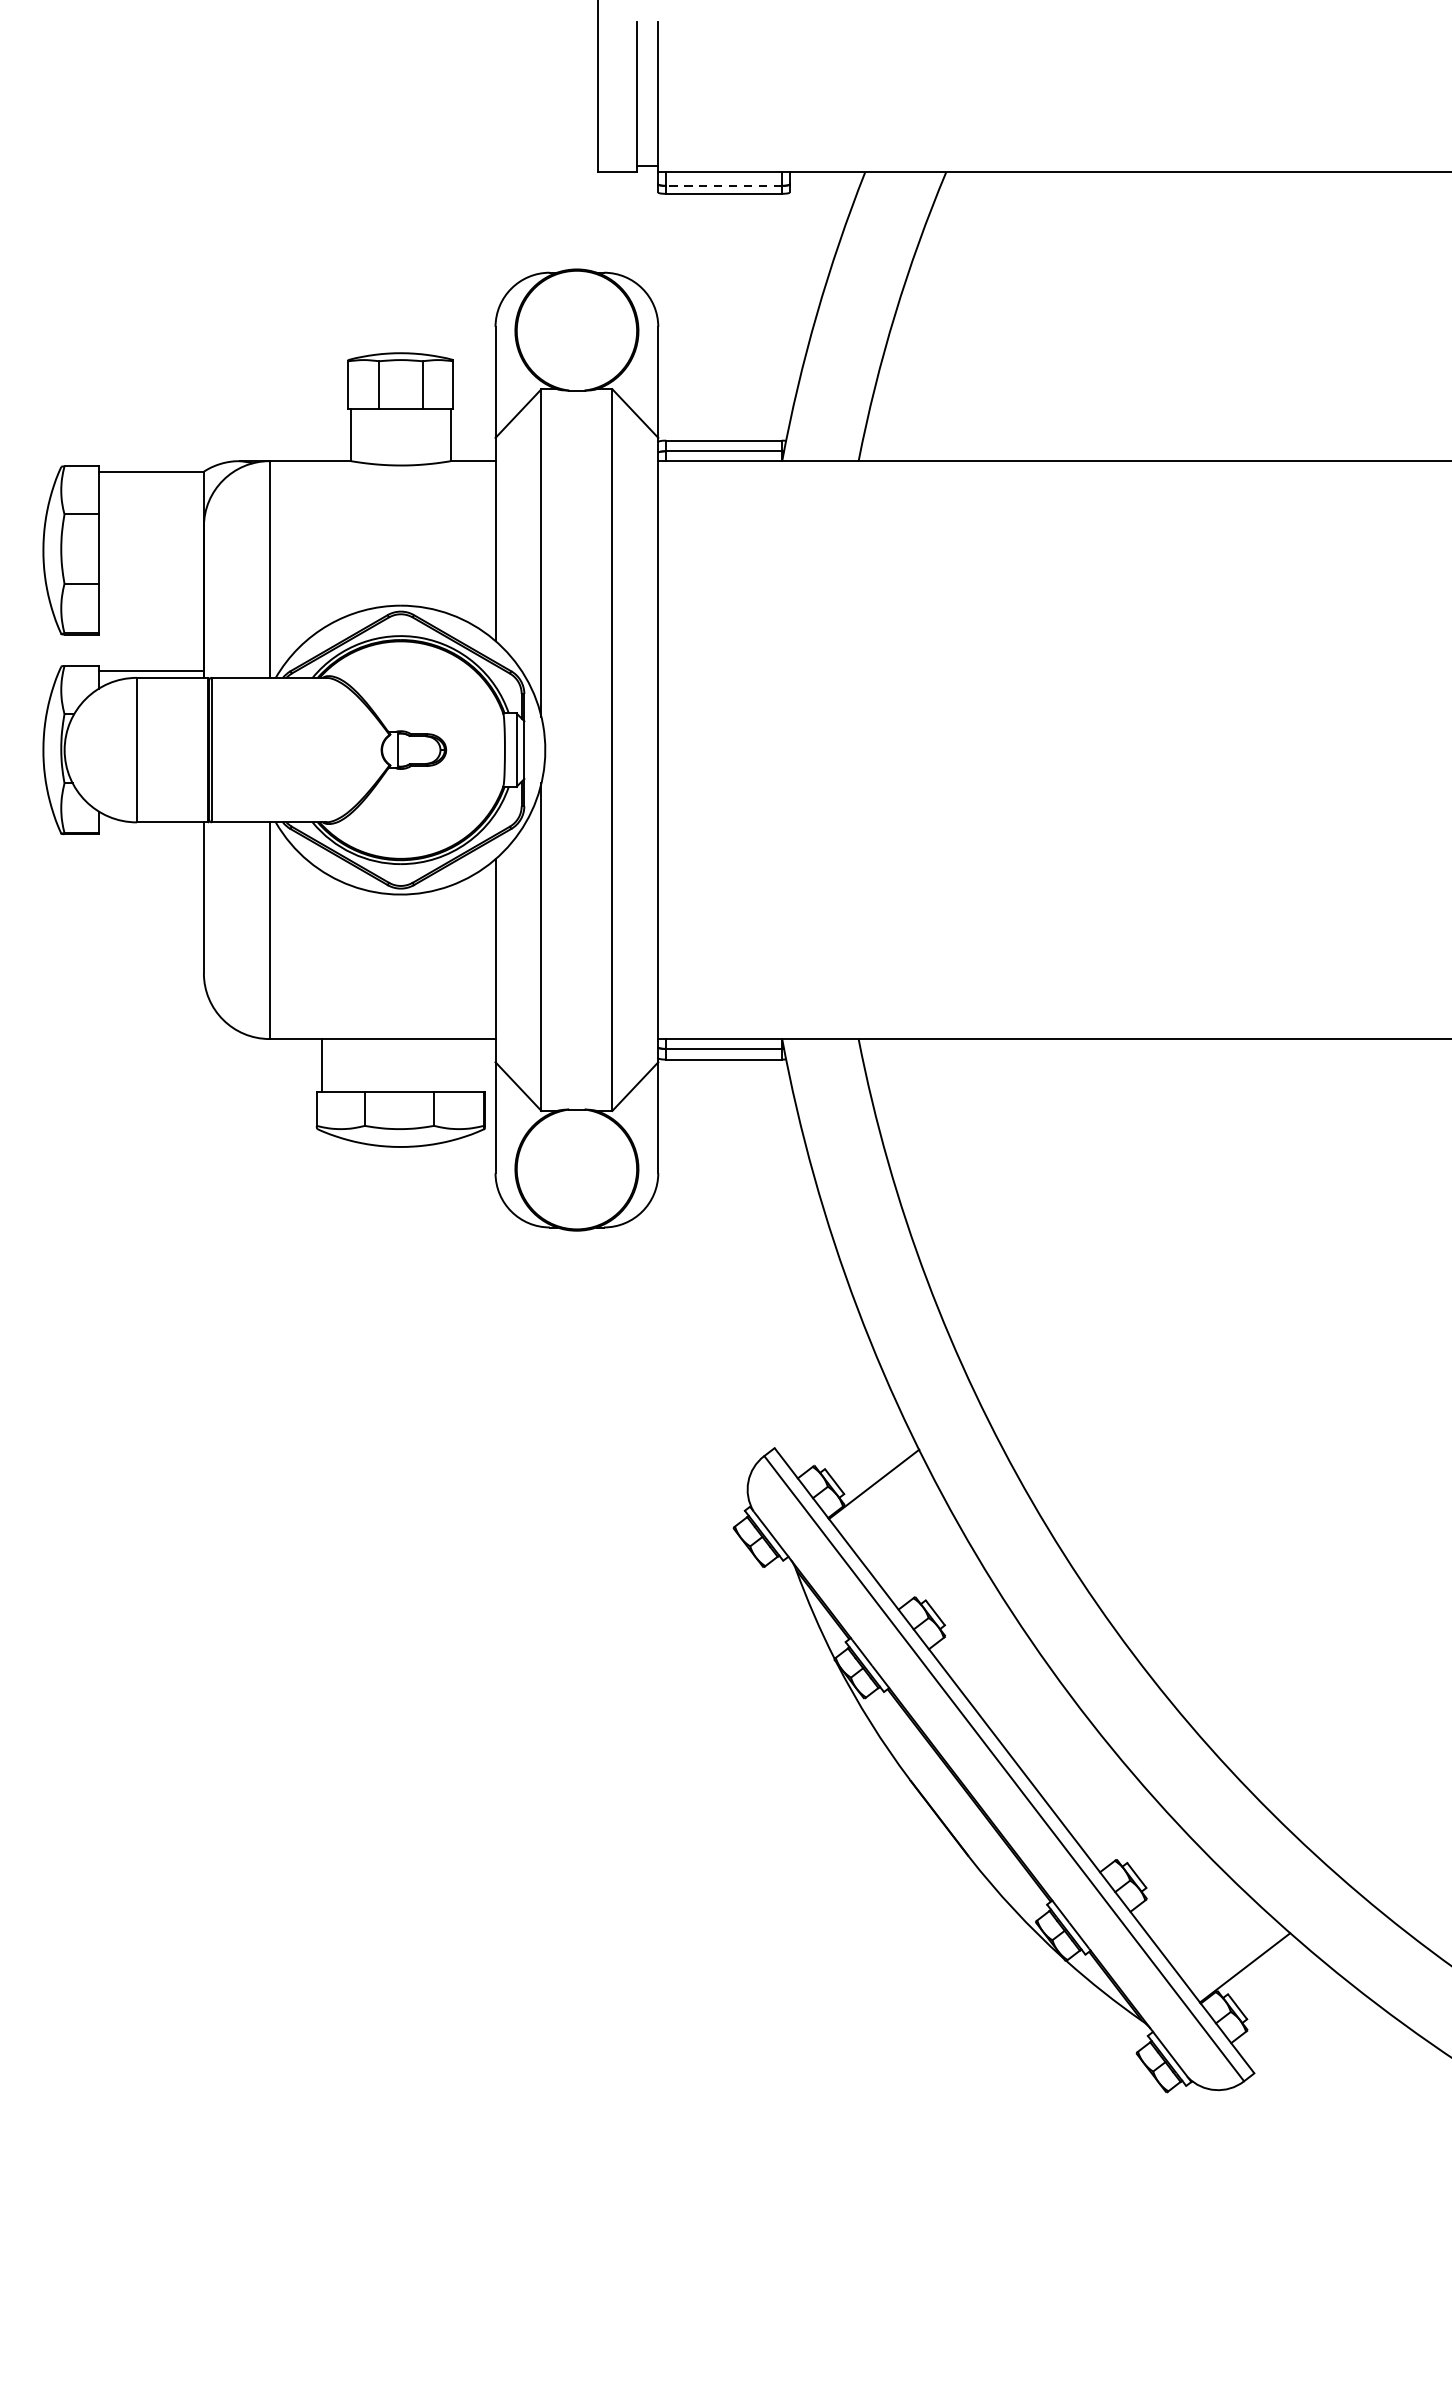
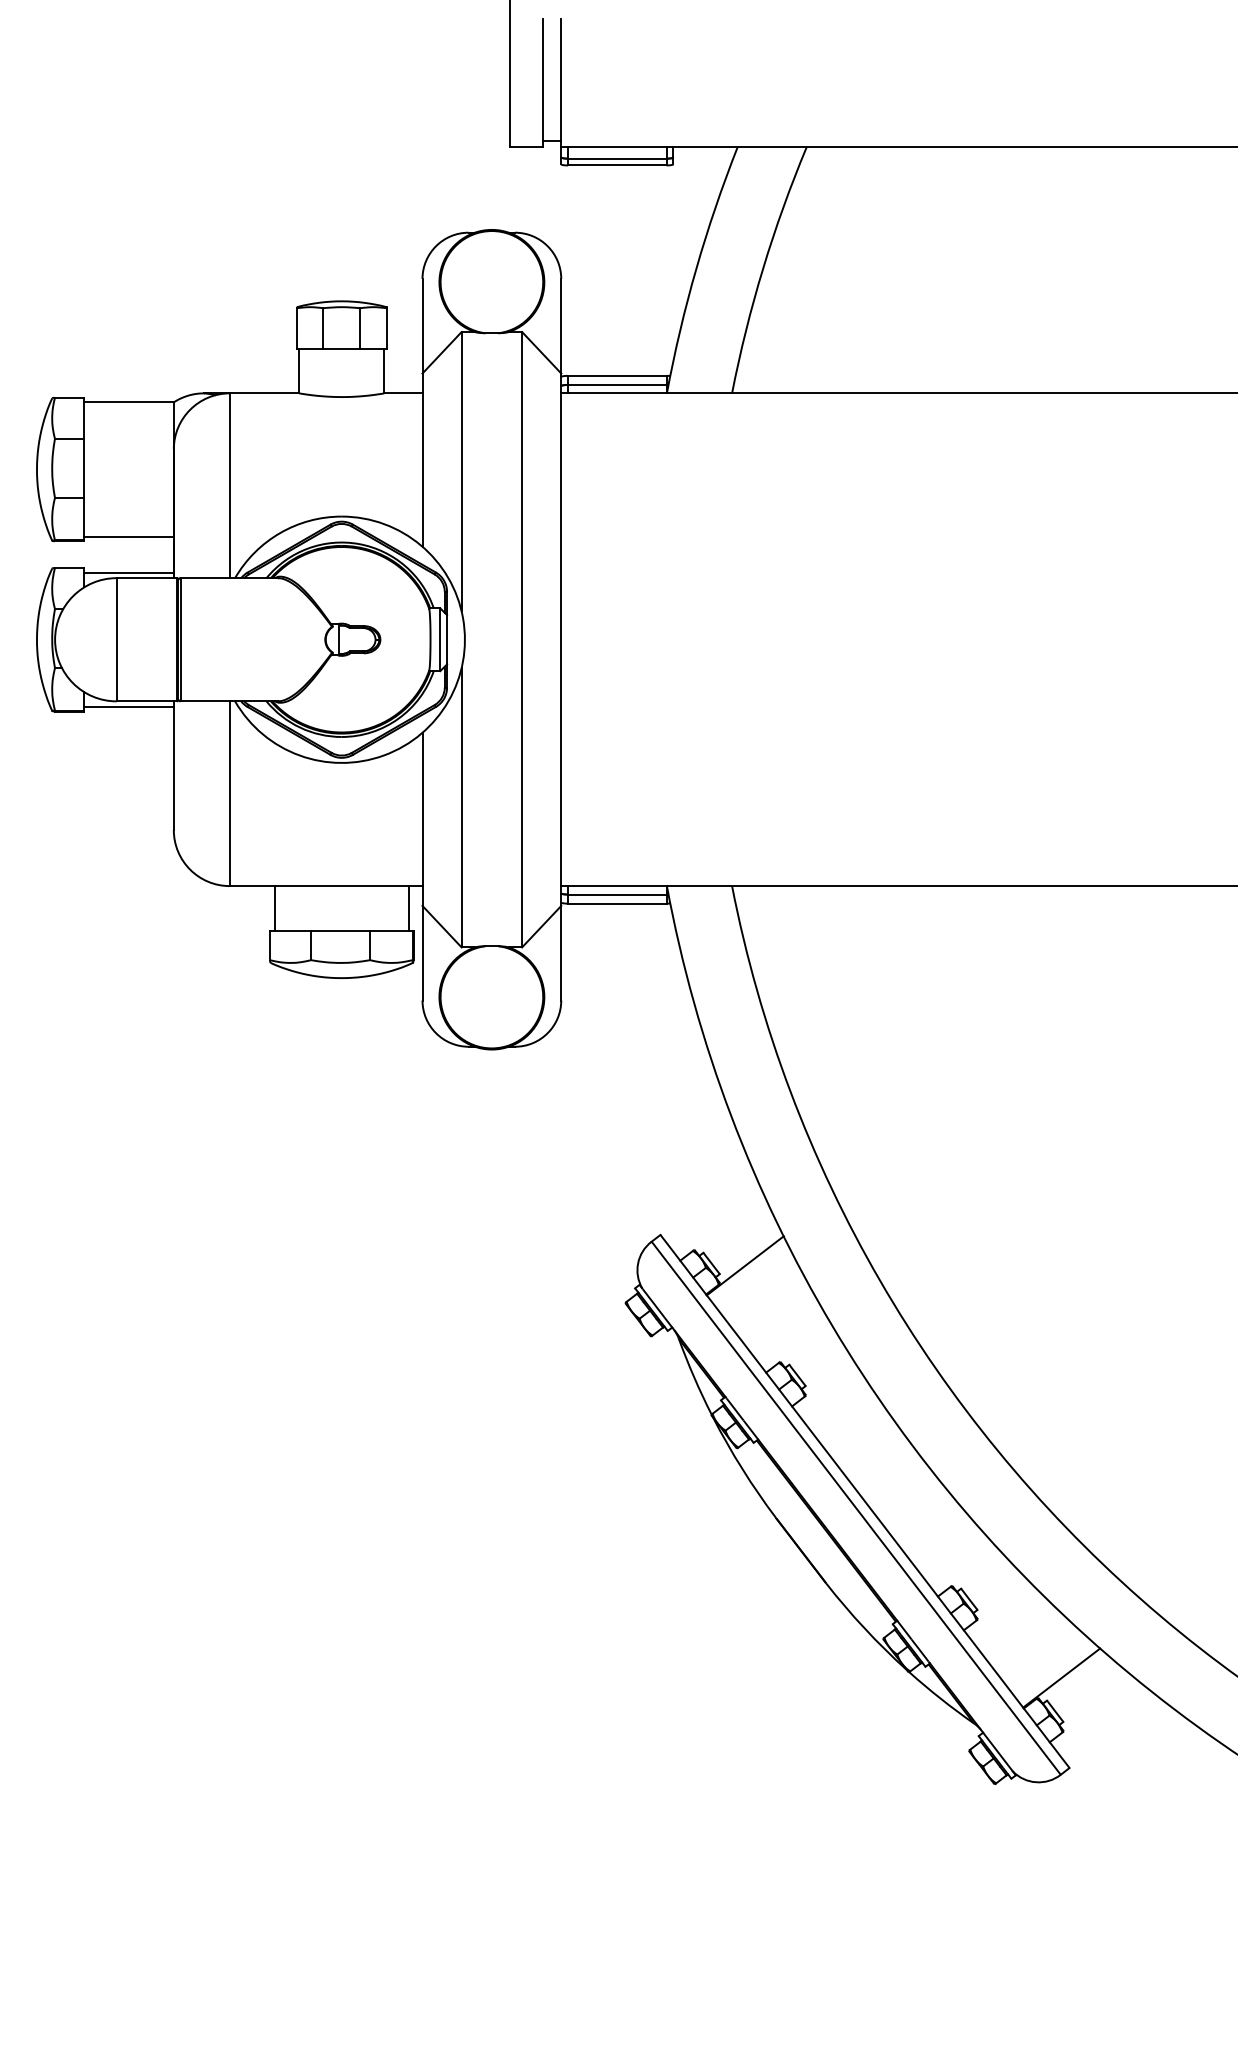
line: (723, 185) -> (616, 158), dashed -> solid
line: (150, 629) -> (128, 536), added
line: (150, 828) -> (128, 706), added
line: (479, 1065) -> (408, 908), added

